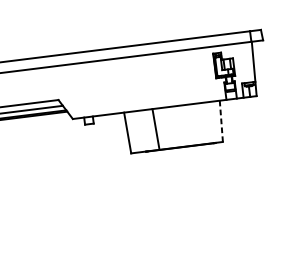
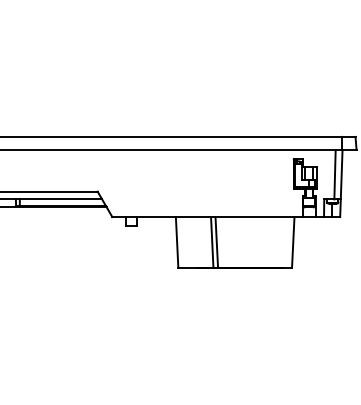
line: (247, 62) -> (334, 174), added
line: (221, 121) -> (293, 242), dashed -> solid
line: (159, 129) -> (216, 242), added

